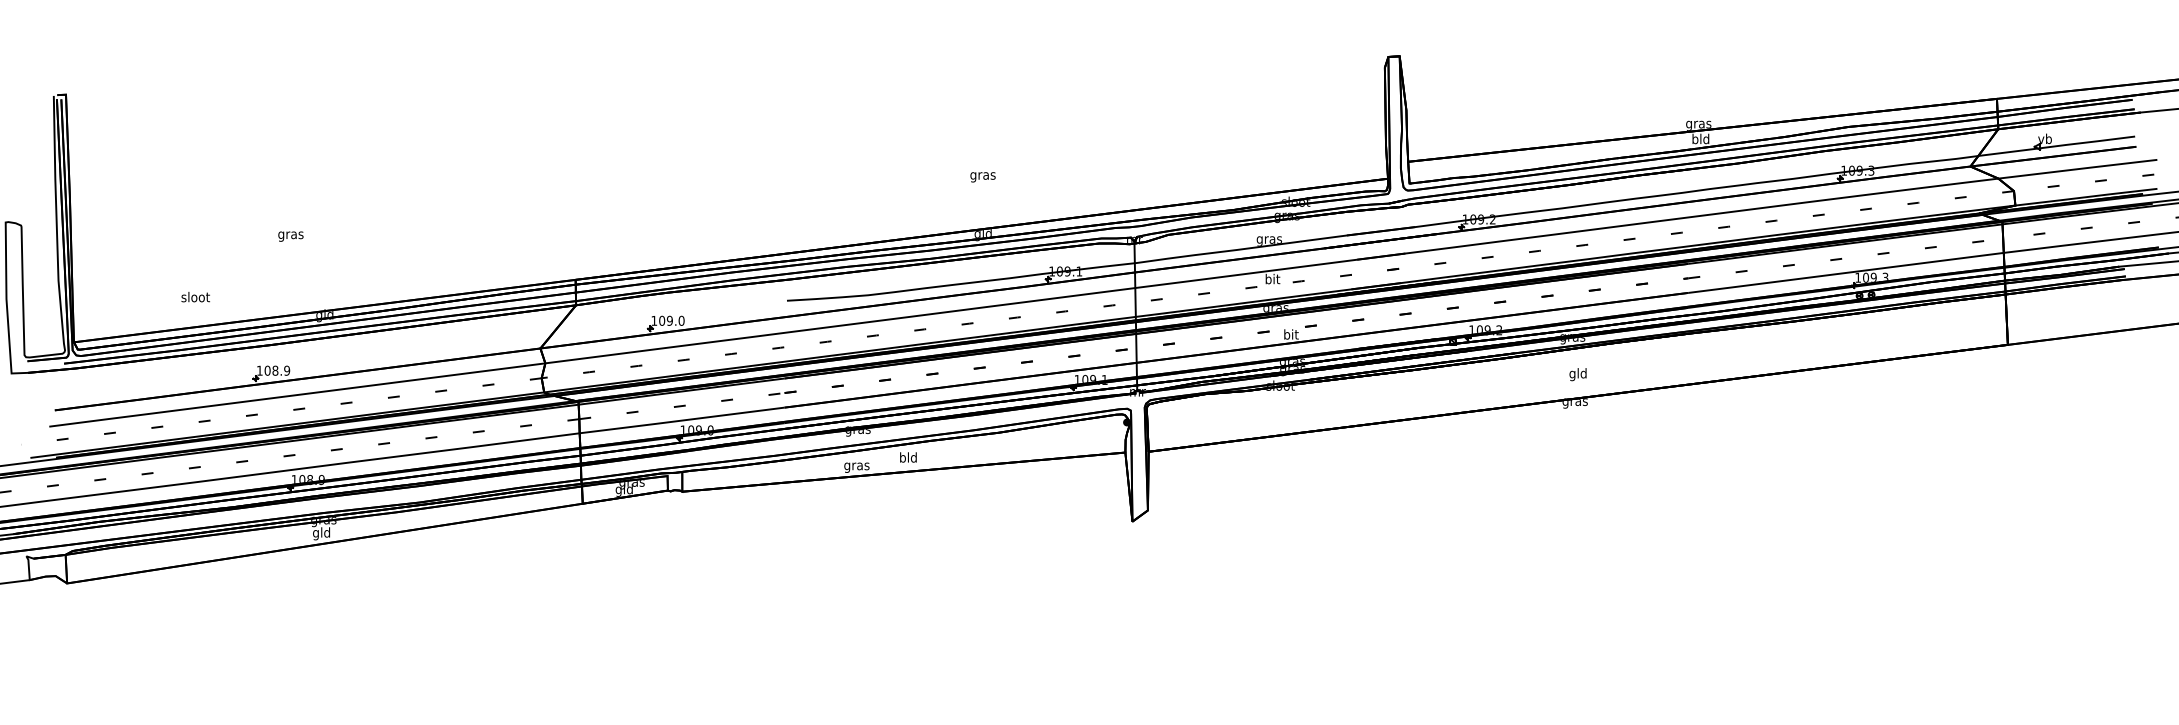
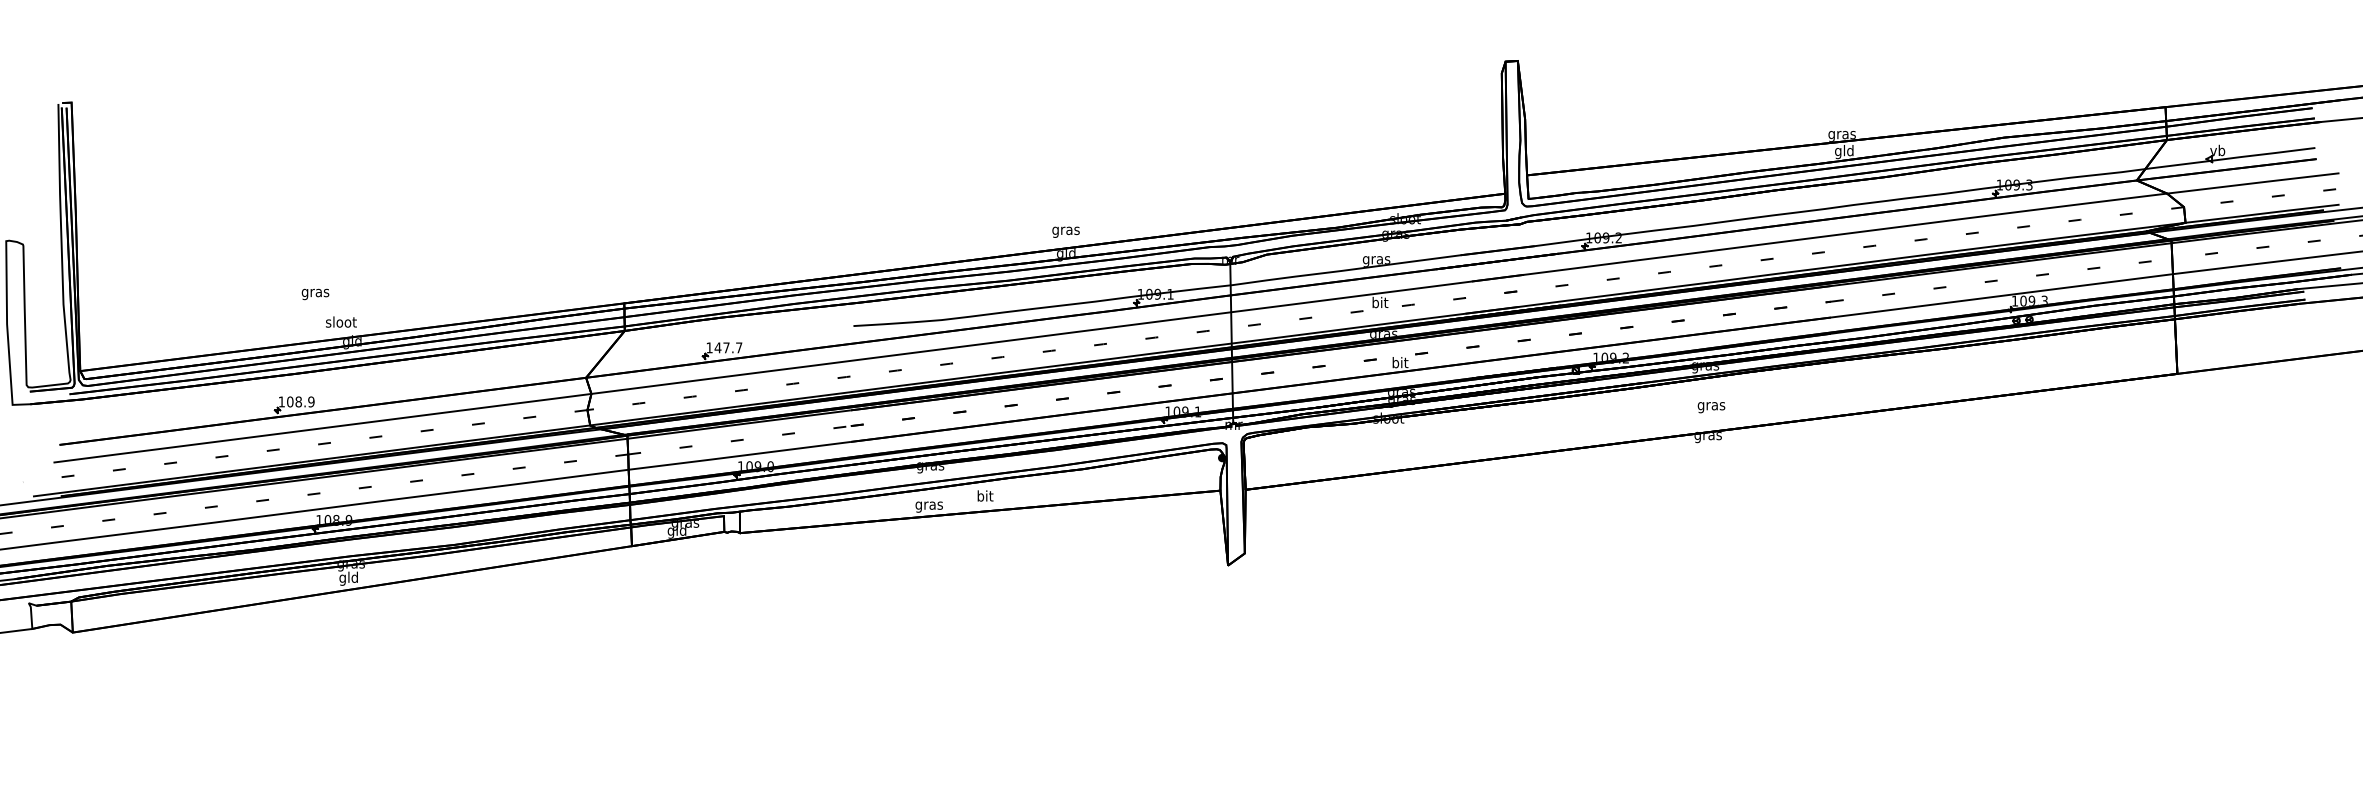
text: (1695, 139) -> (1838, 151), bld -> gld
text: (982, 177) -> (1065, 232), moved
text: (290, 236) -> (315, 294), moved
text: (195, 297) -> (341, 322), moved
text: (671, 320) -> (728, 347), 109.0 -> 147.7
text: (1577, 374) -> (1710, 406), gld -> gras
text: (908, 457) -> (985, 496), bld -> bit

